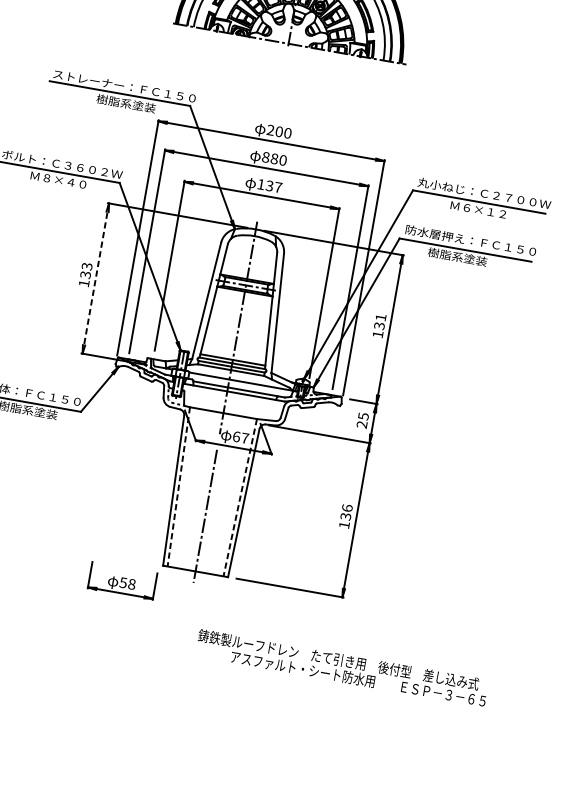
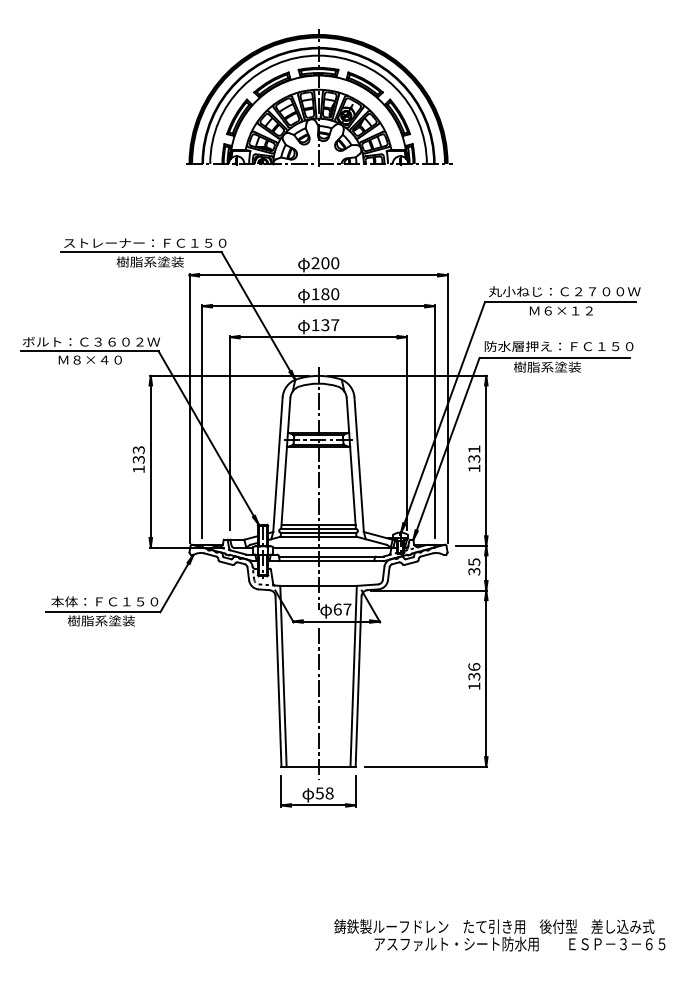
text: (265, 157) -> (315, 294), 880 -> 180
line: (95, 278) -> (150, 461), dashed -> solid
text: (362, 424) -> (474, 571), 25 -> 35
line: (178, 487) -> (283, 676), dashed -> solid
line: (240, 497) -> (353, 676), dashed -> solid
part: (122, 580) -> (318, 791), moved
text: (341, 668) -> (499, 935), moved

